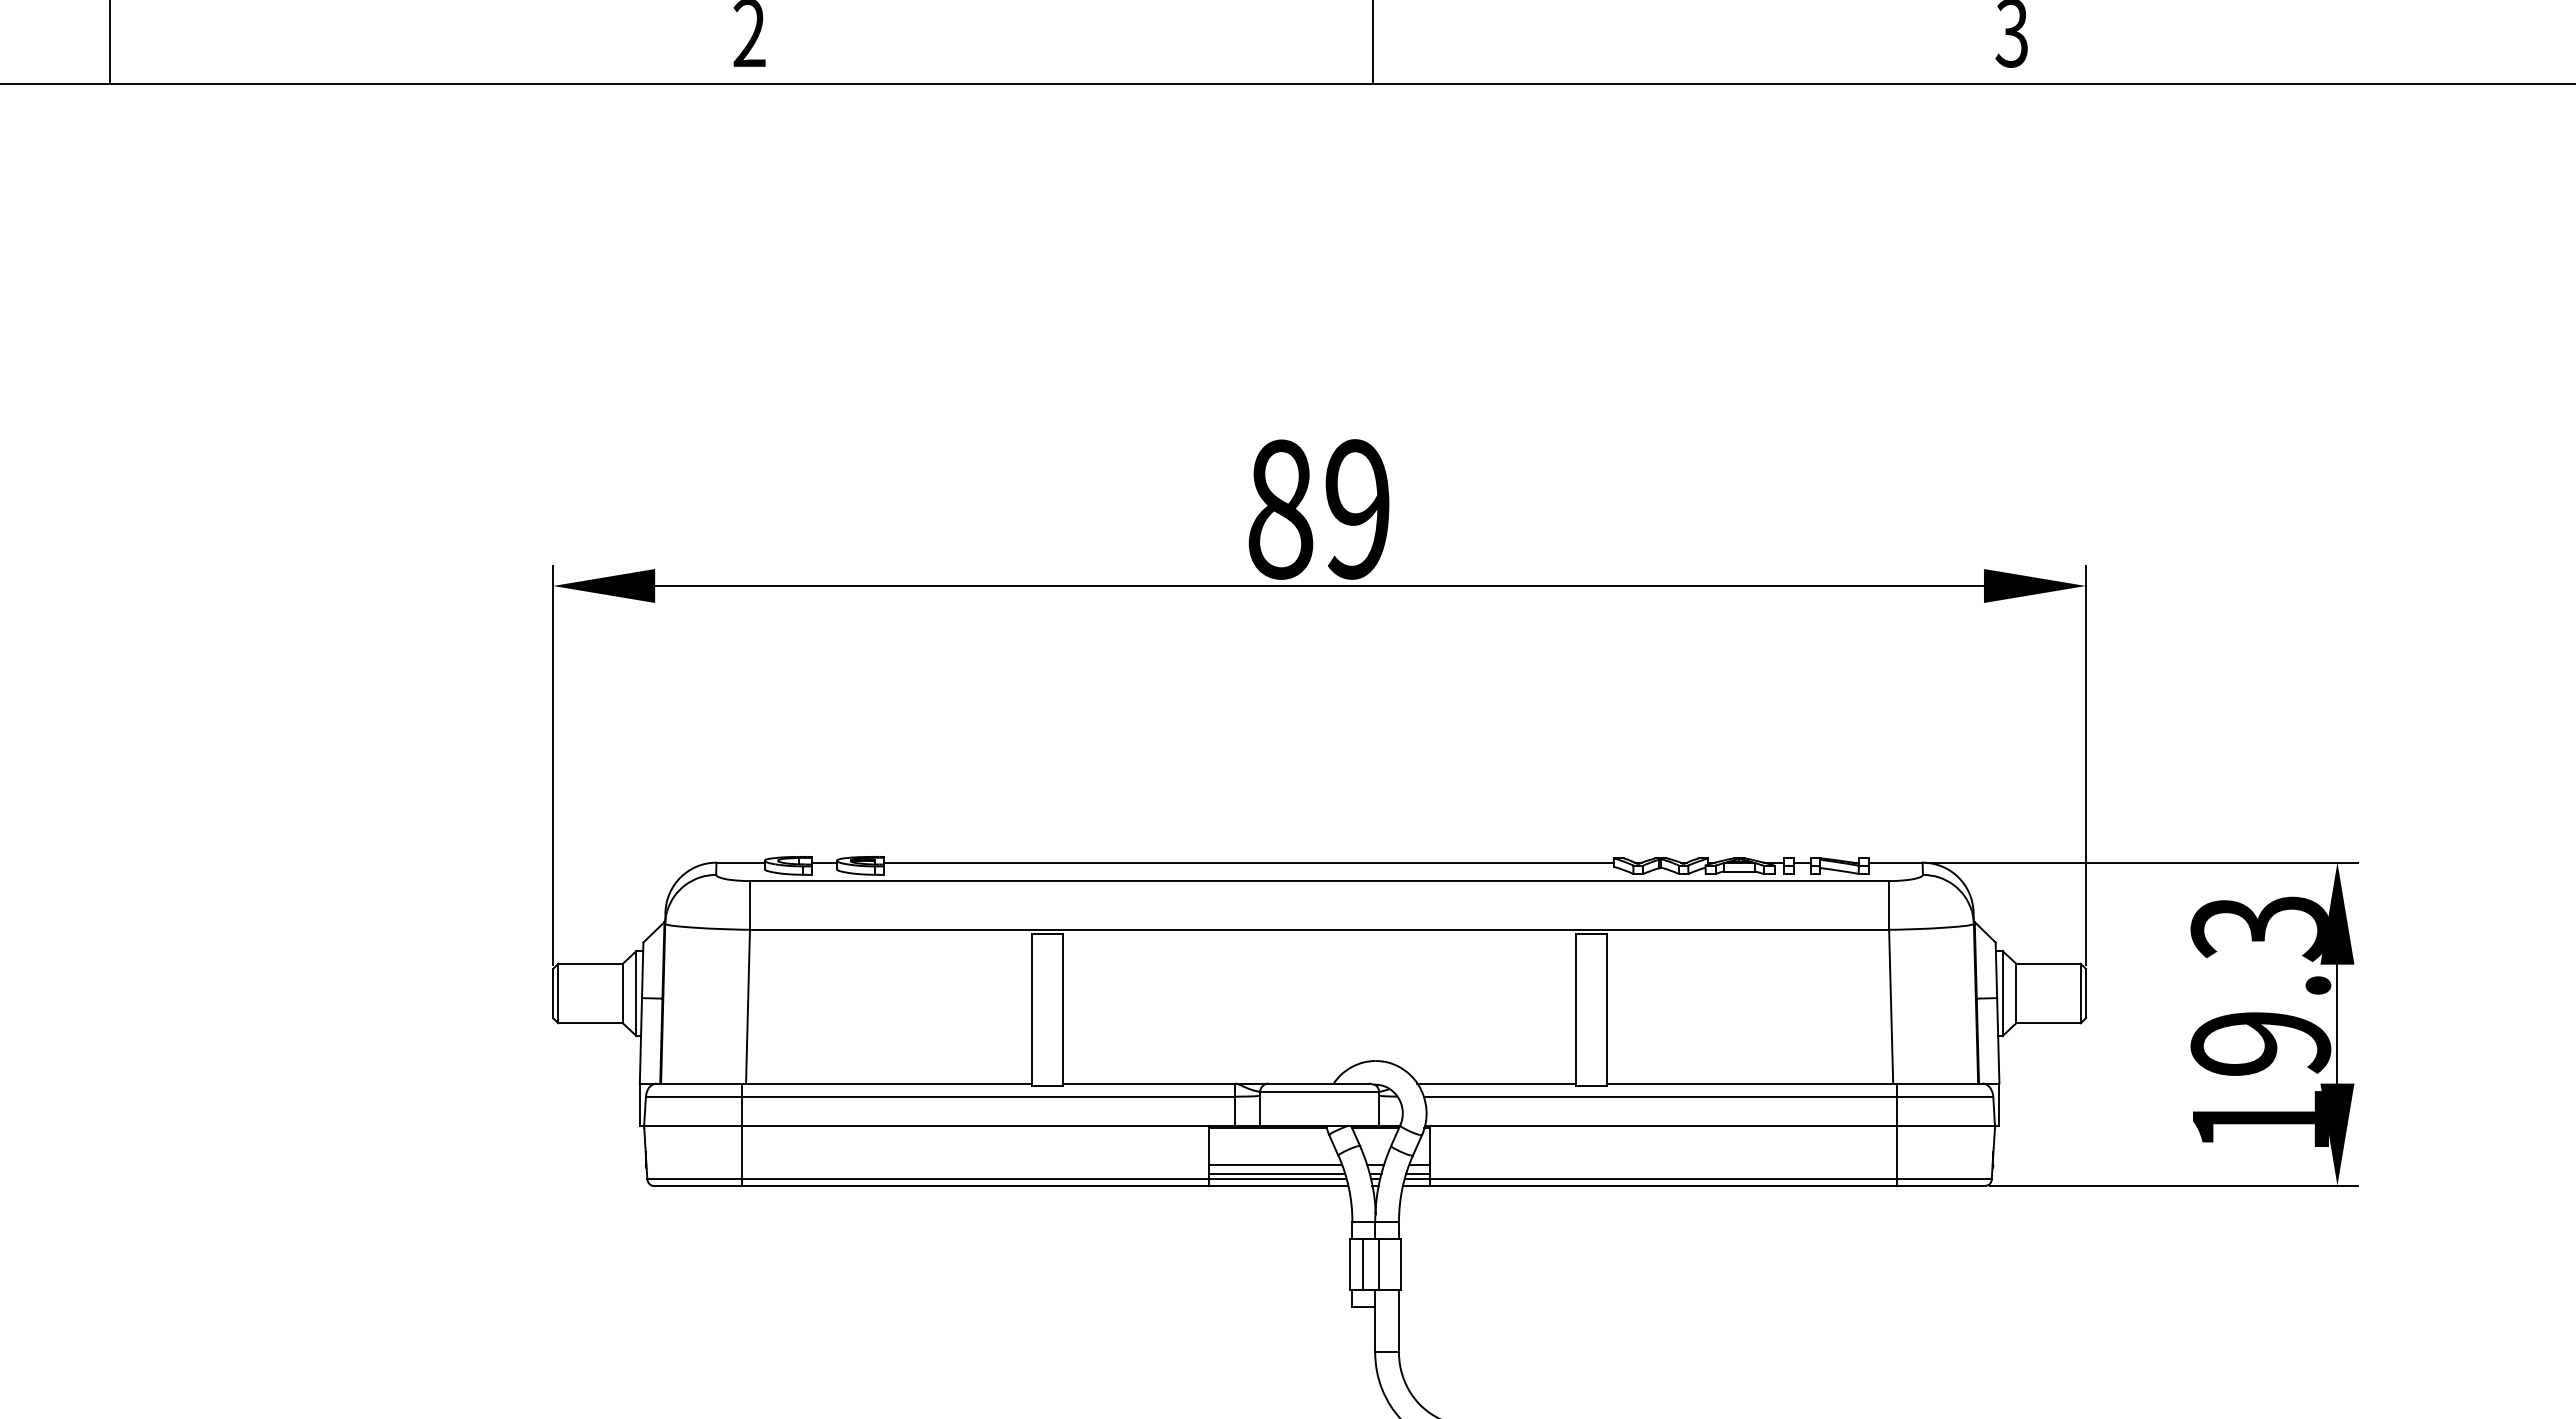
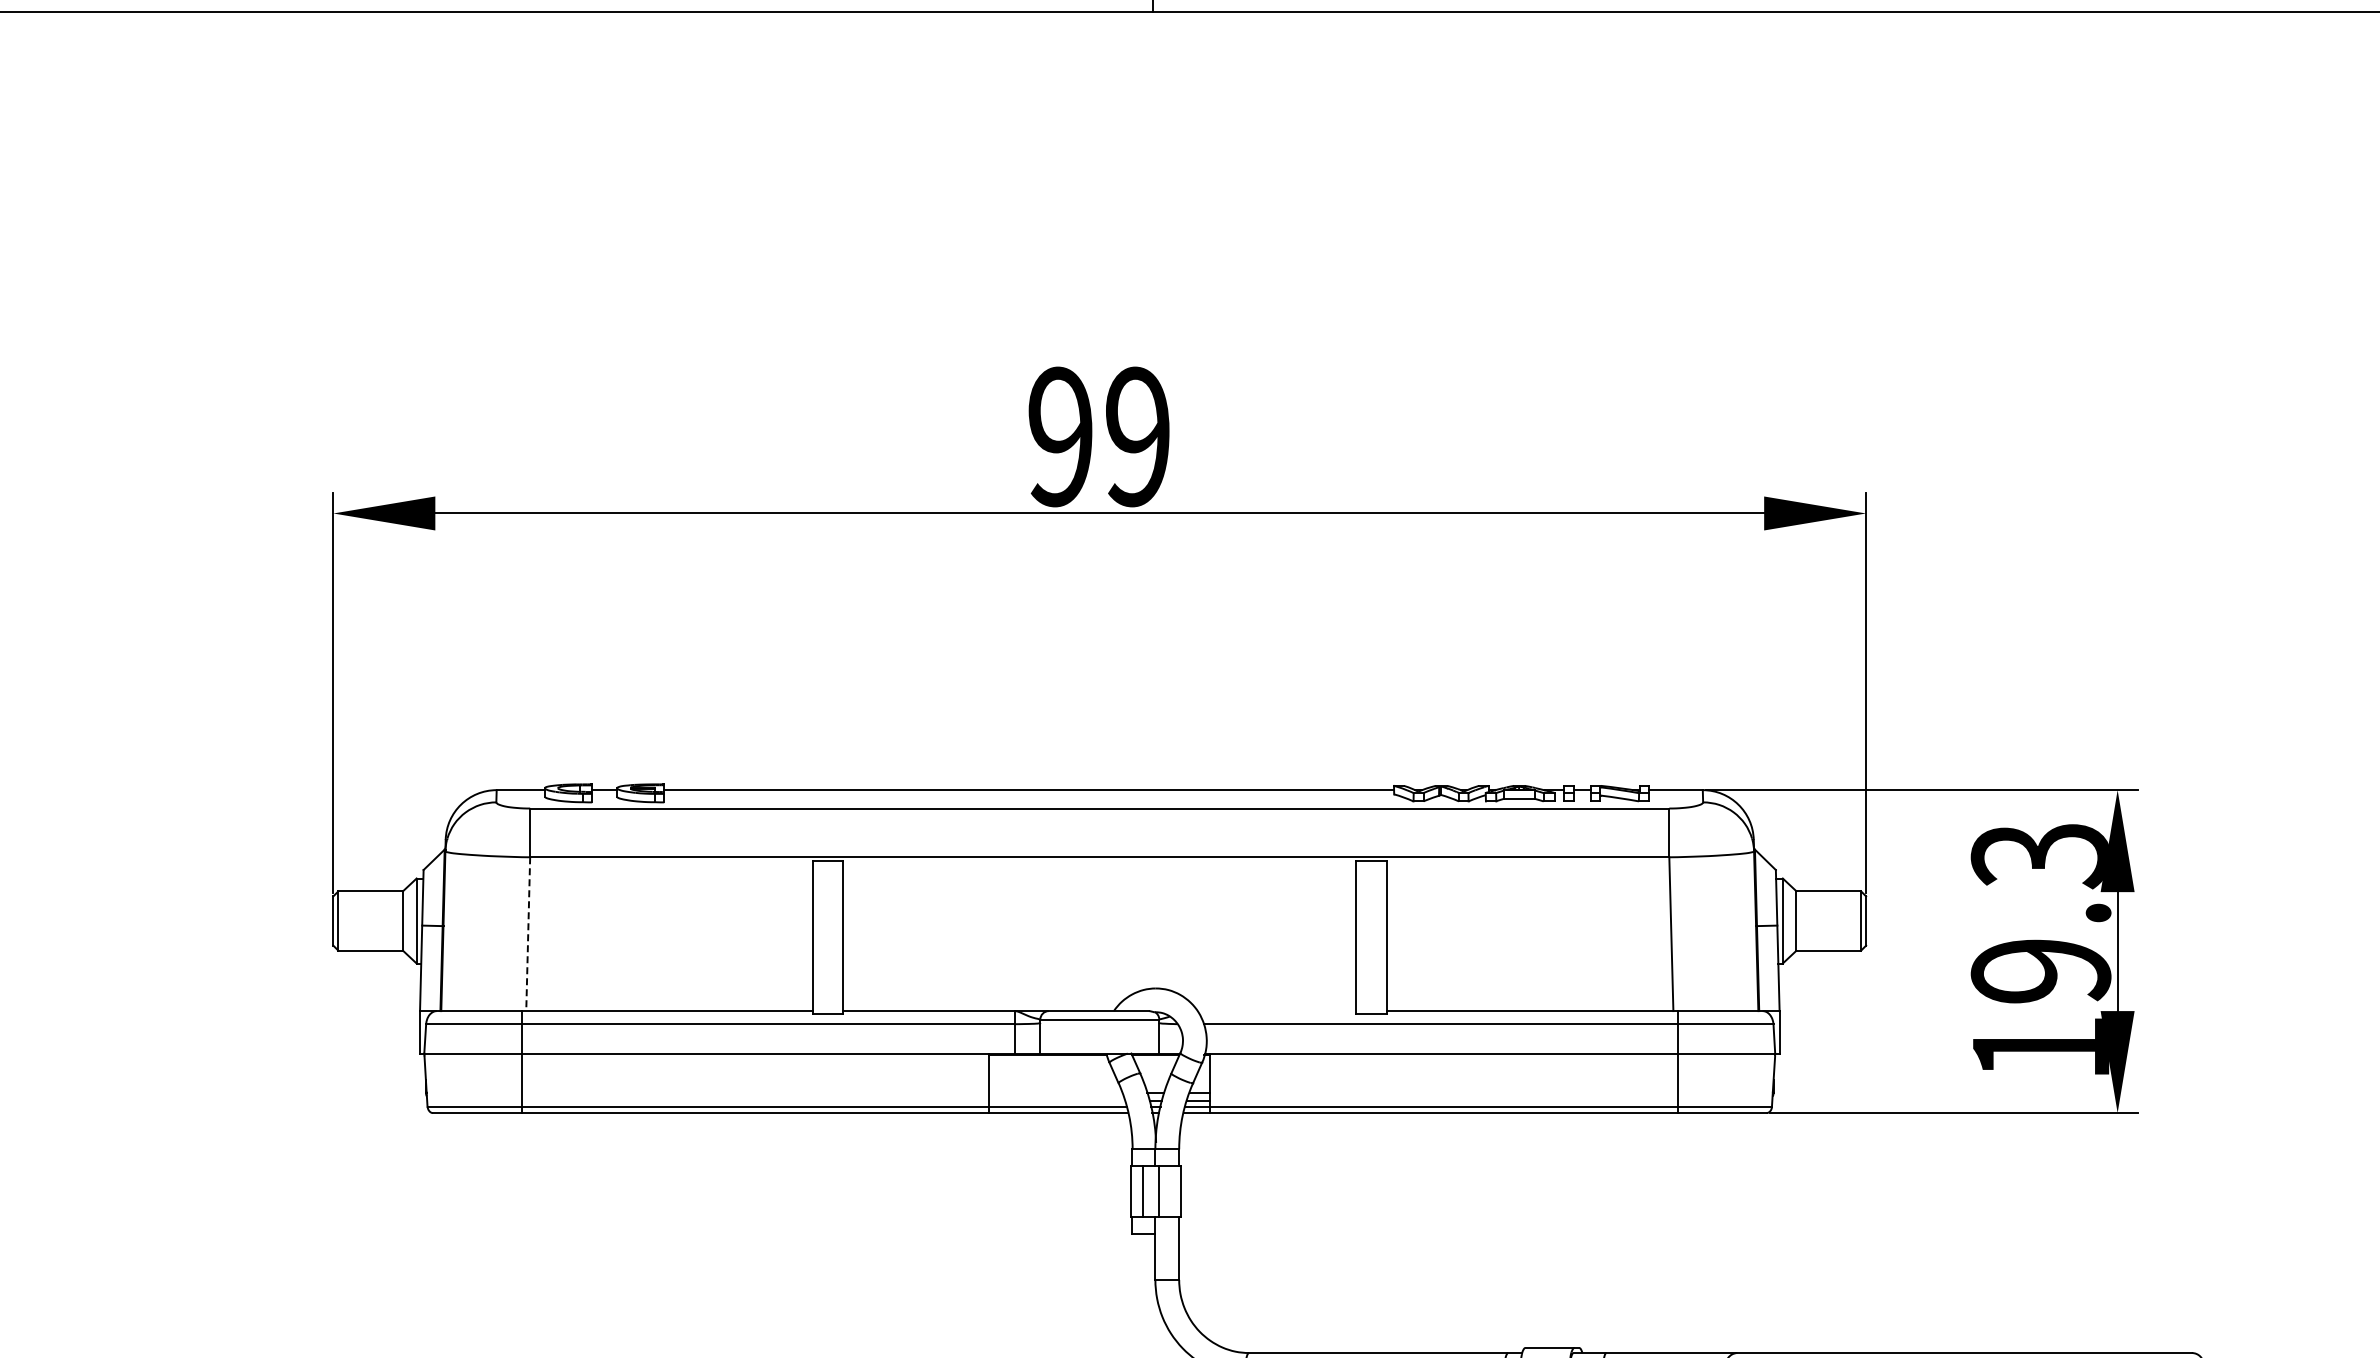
text: (1280, 509) -> (1060, 436), 89 -> 99
line: (748, 1006) -> (528, 933), solid -> dashed
line: (1496, 1083) -> (1276, 1010), removed
line: (1275, 1165) -> (1055, 1092), removed
line: (1276, 1173) -> (1056, 1100), removed

